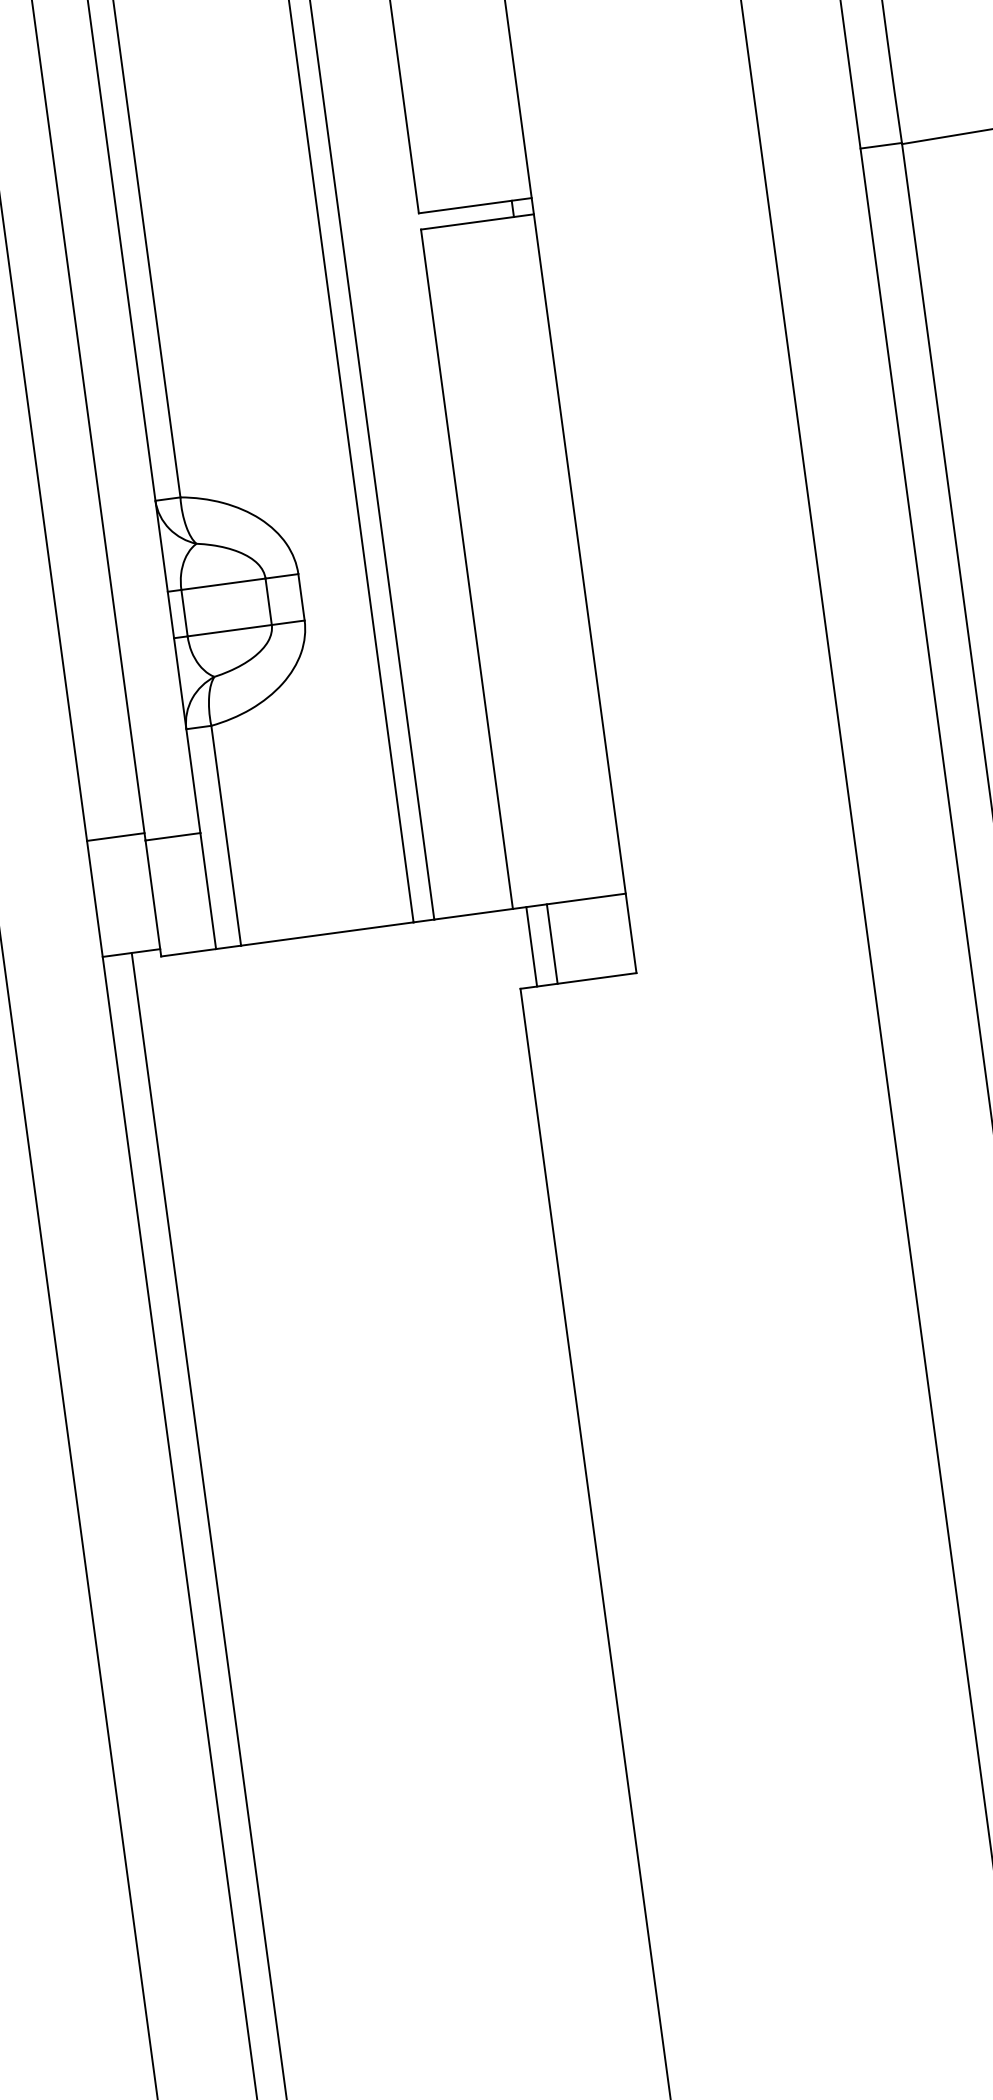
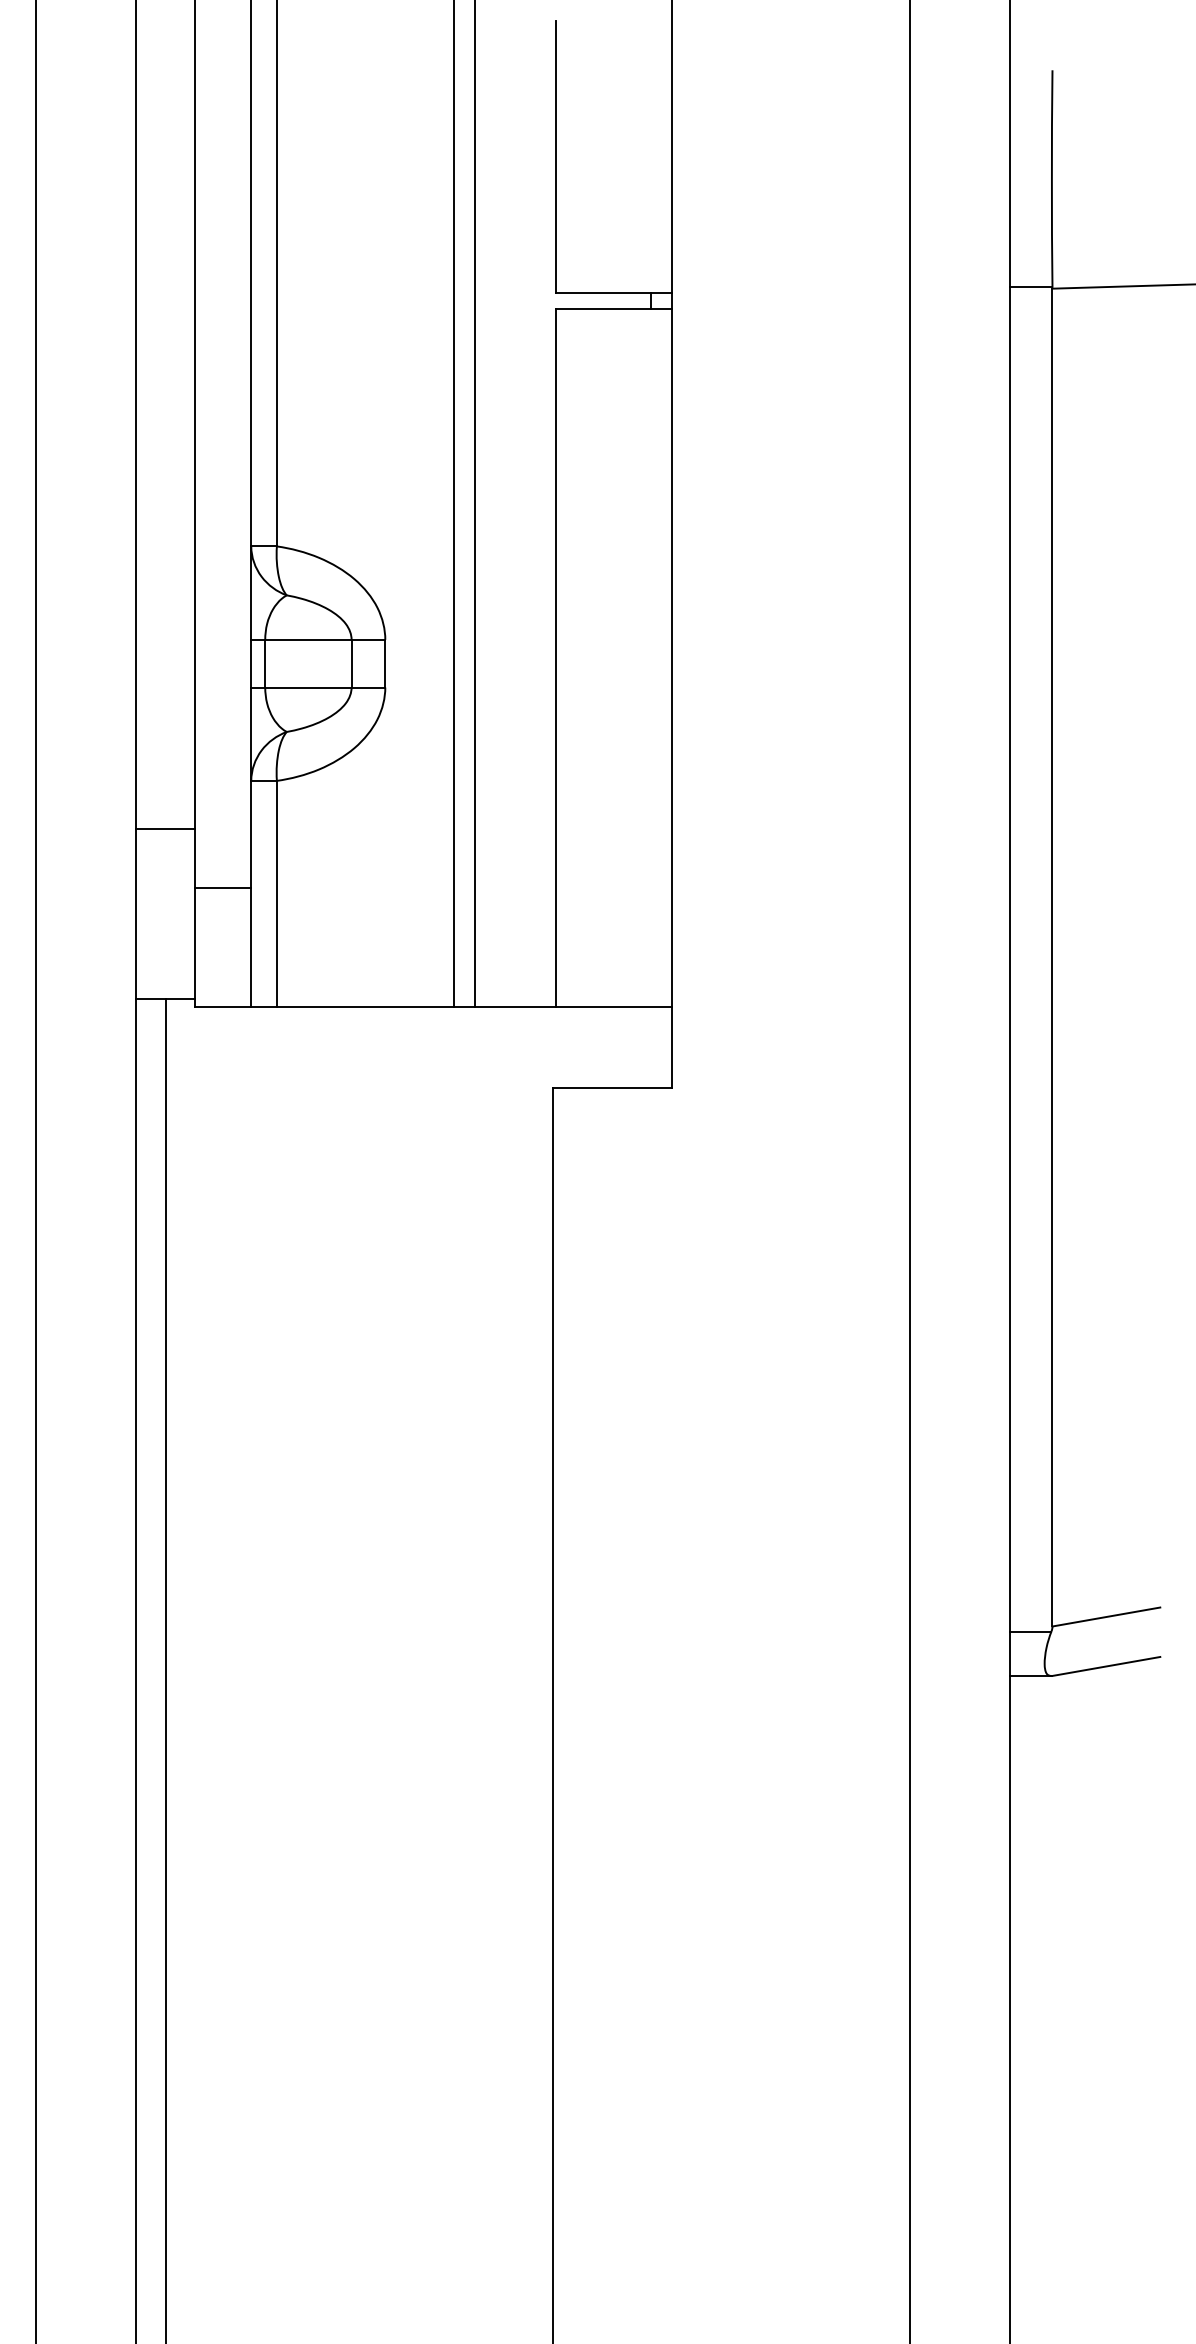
line: (114, 836) -> (164, 828), moved
line: (551, 944) -> (590, 1047), removed
line: (531, 947) -> (569, 1047), removed

